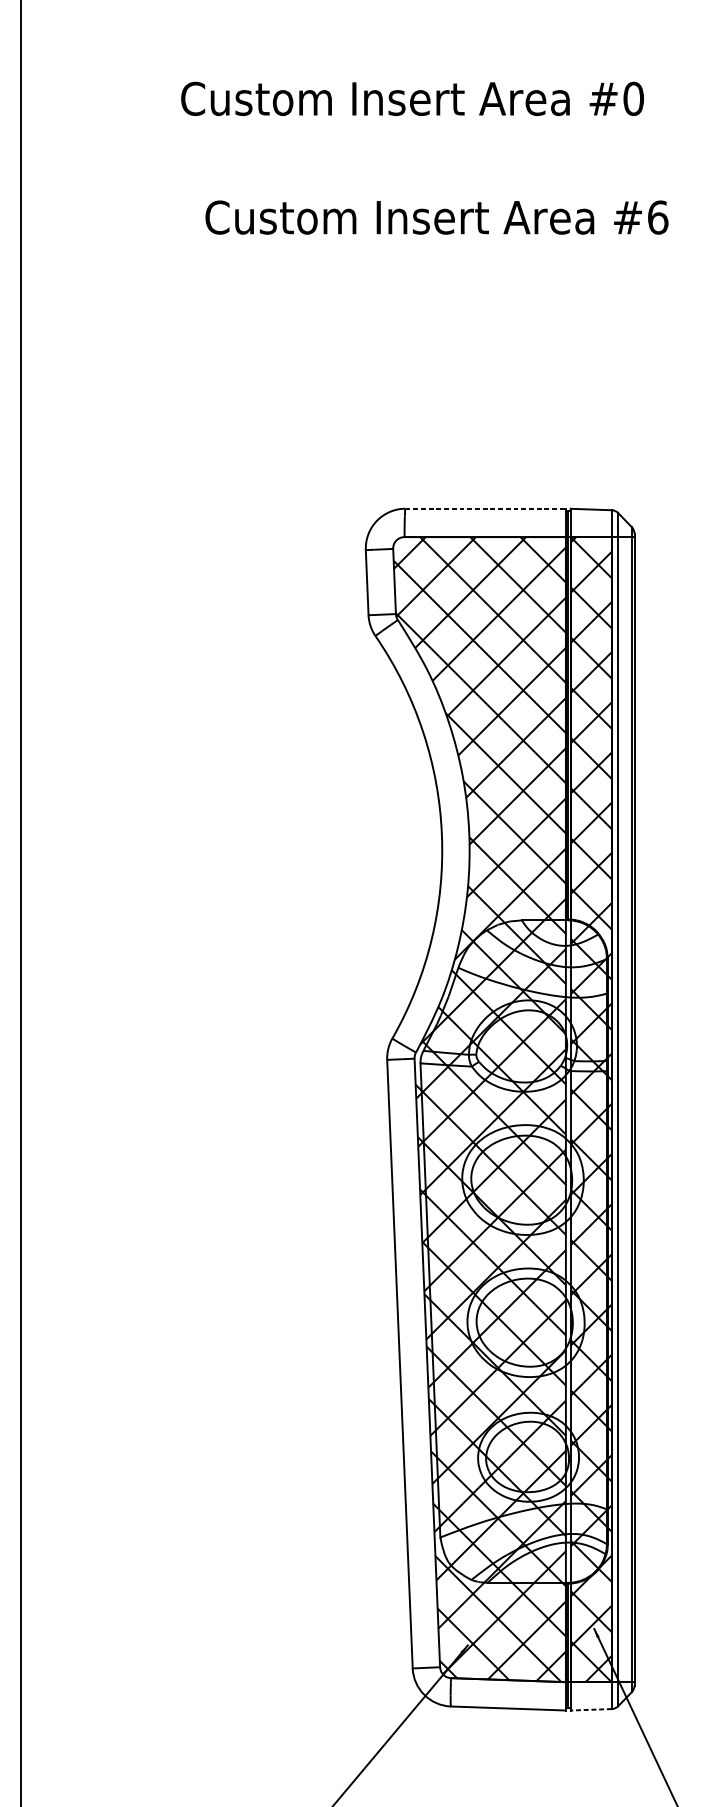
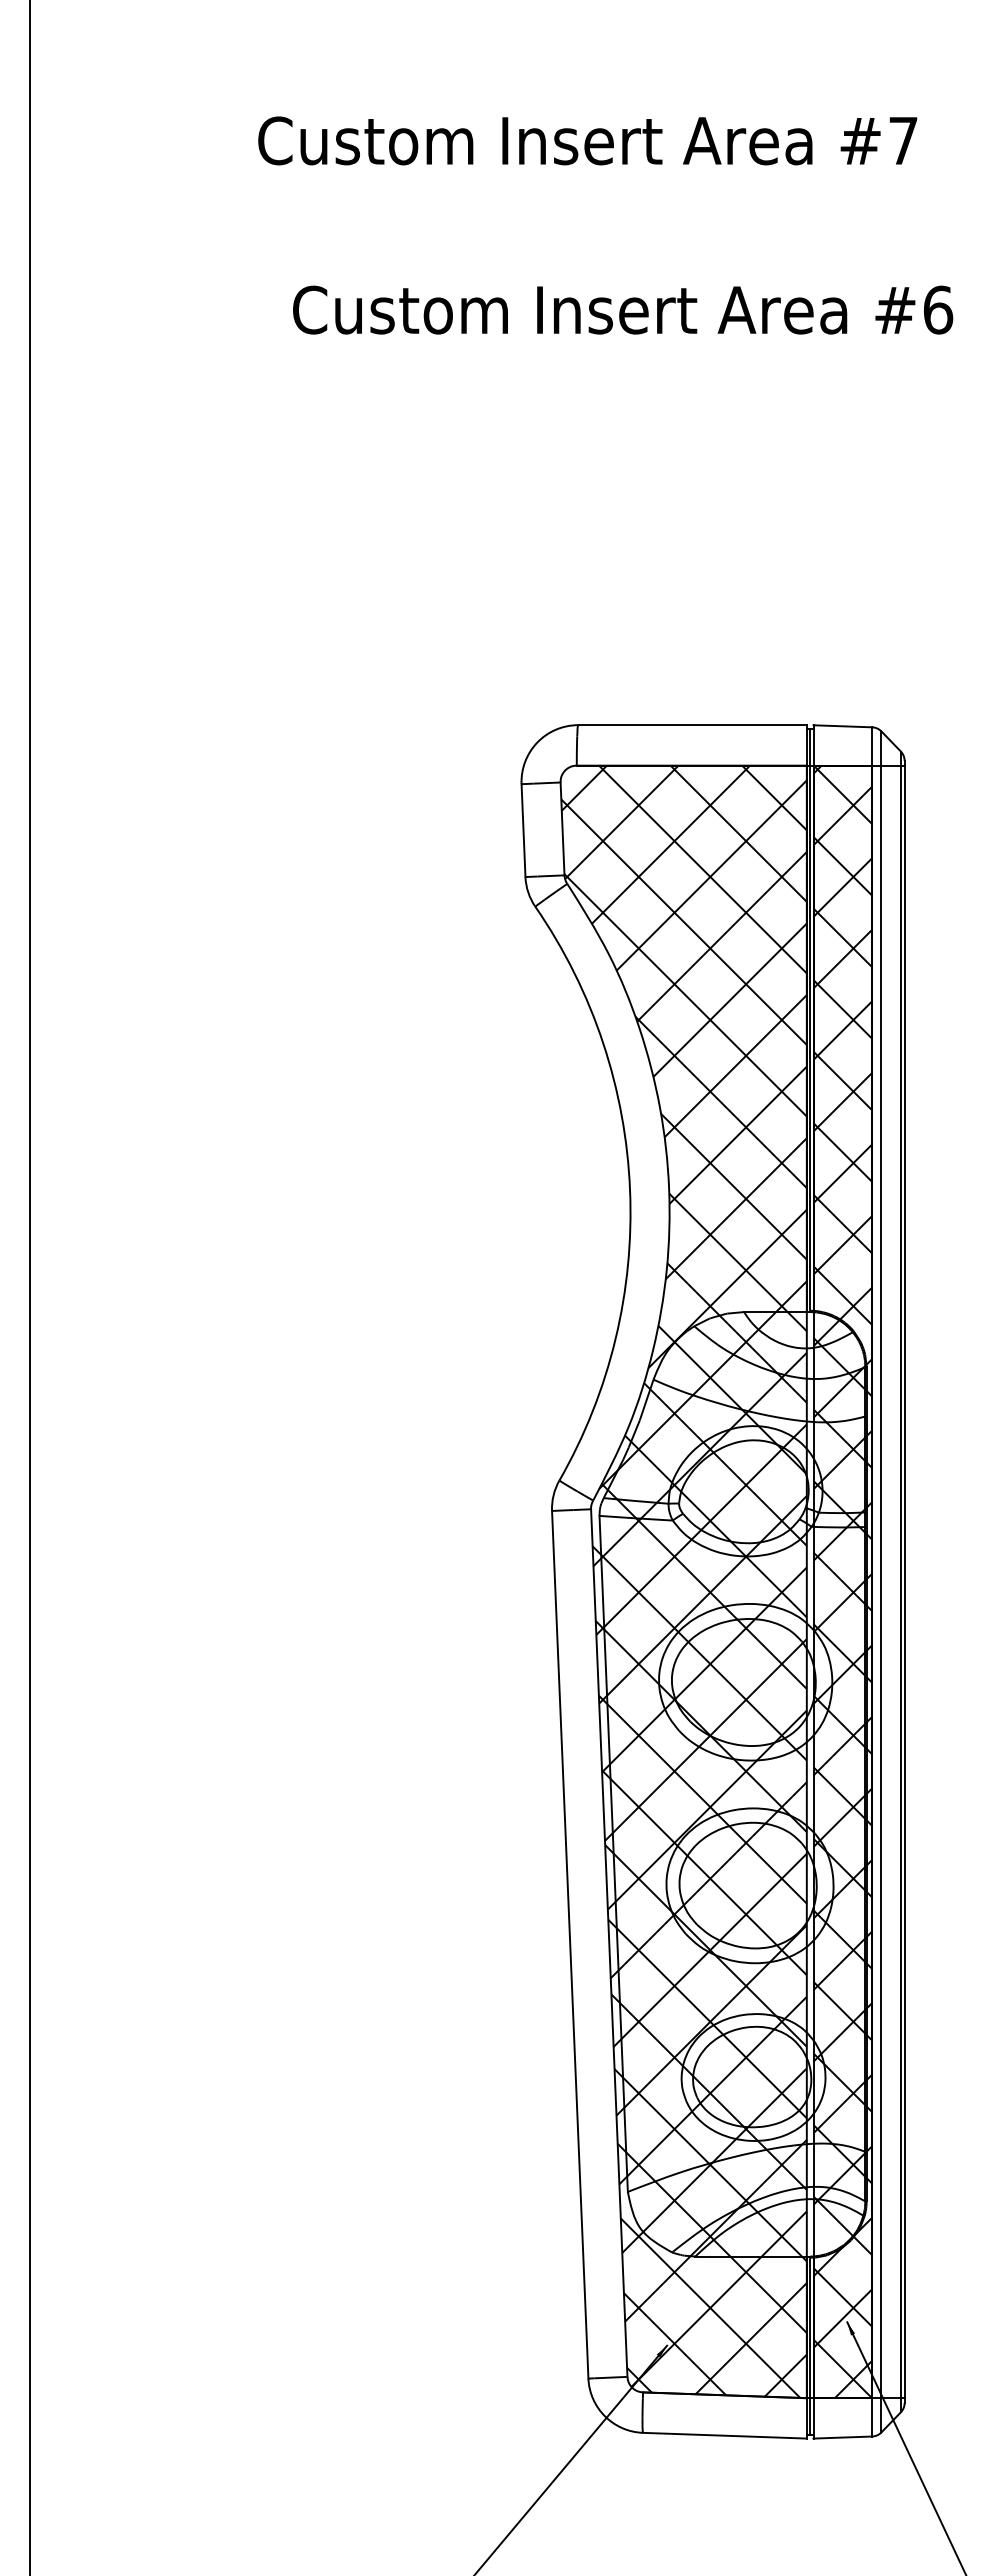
text: (633, 98) -> (903, 140), #0 -> #7
line: (486, 508) -> (693, 725), dashed -> solid
line: (590, 1709) -> (842, 2437), dashed -> solid

